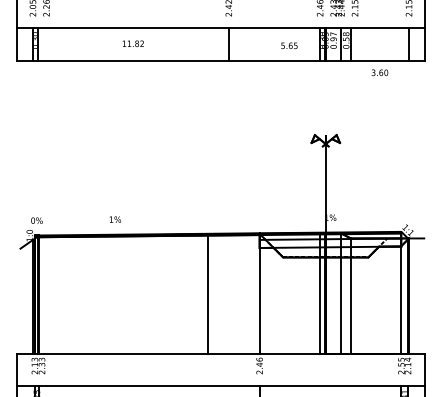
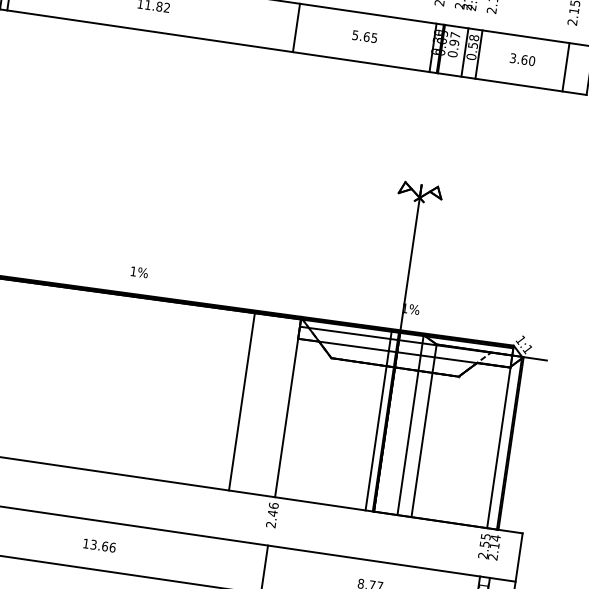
text: (289, 45) -> (365, 36), moved
text: (379, 72) -> (522, 59), moved
text: (114, 219) -> (138, 271), moved
line: (207, 293) -> (241, 400), moved

